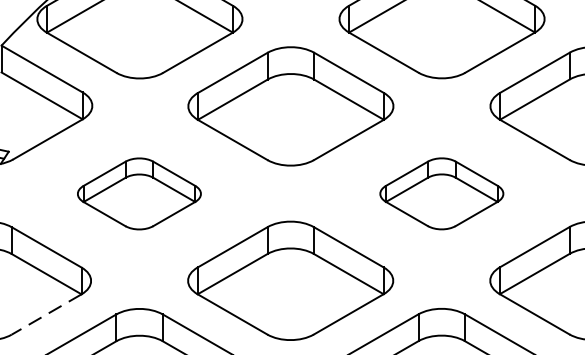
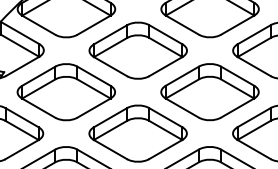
part: (137, 194) -> (65, 92), size x1.67
part: (440, 194) -> (209, 92), size x1.67
line: (45, 314) -> (21, 149), dashed -> solid

